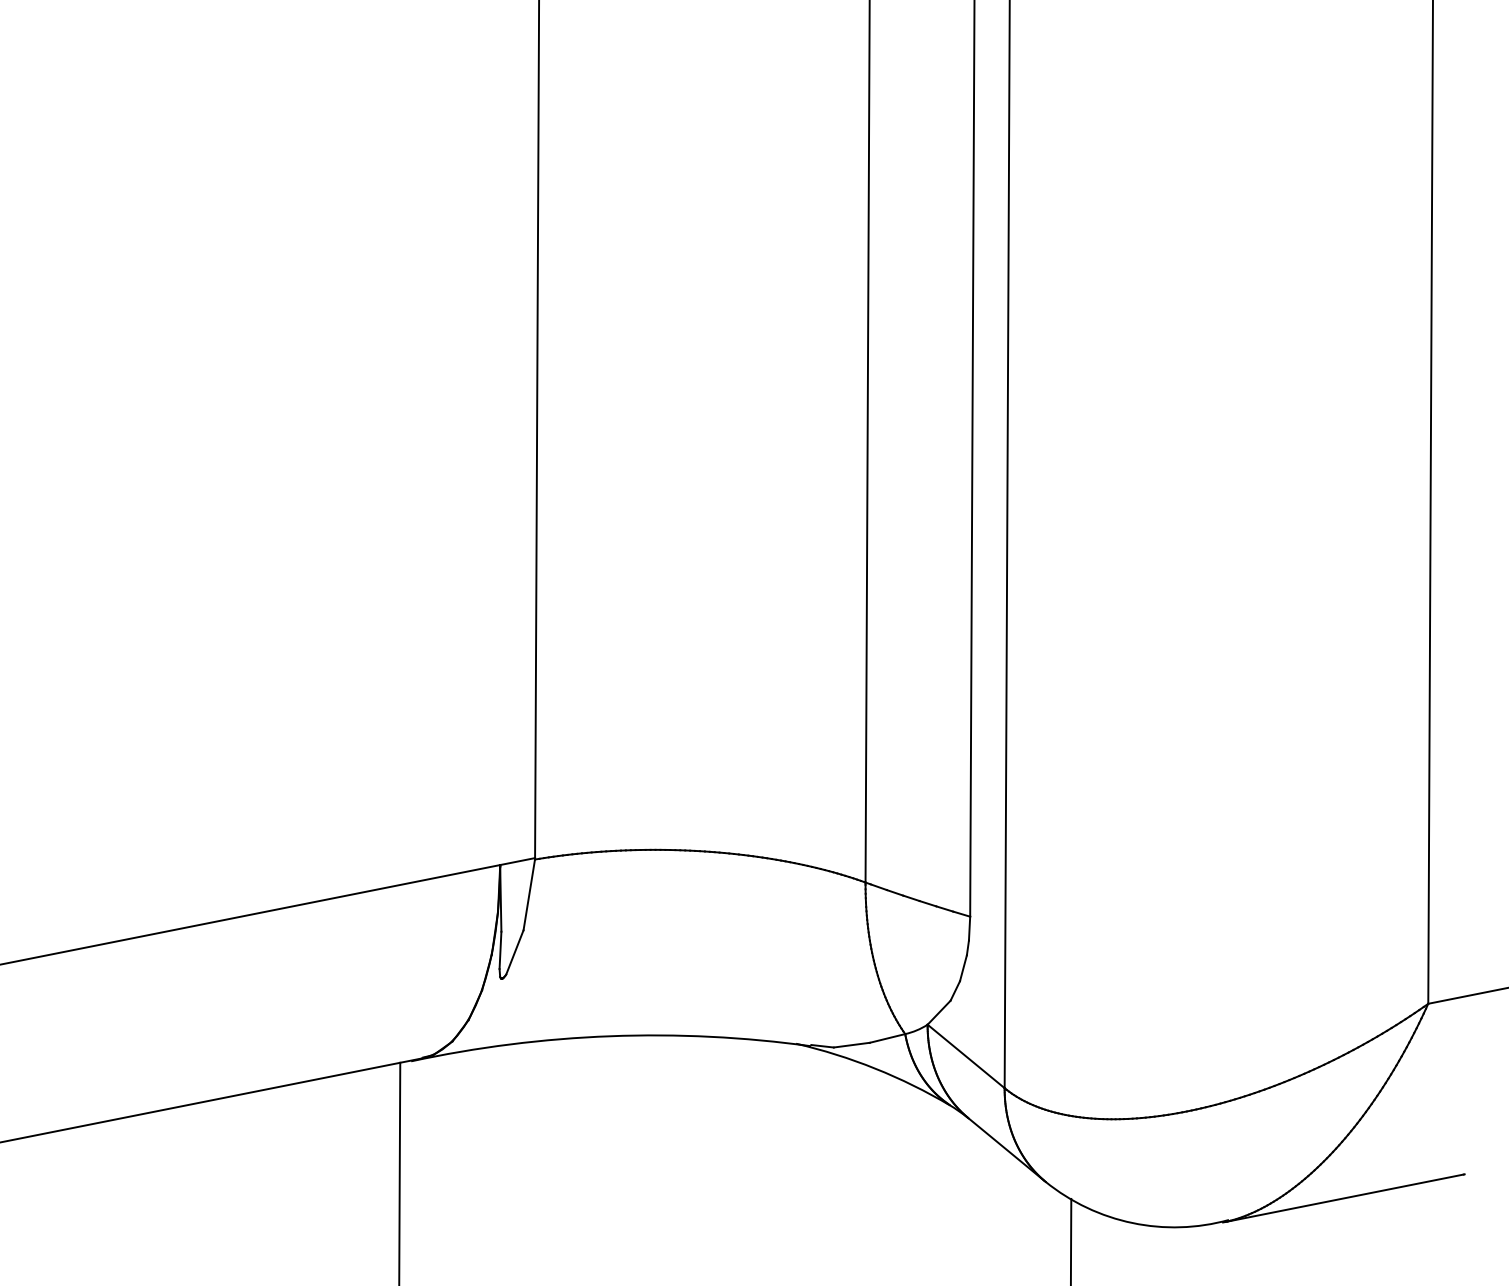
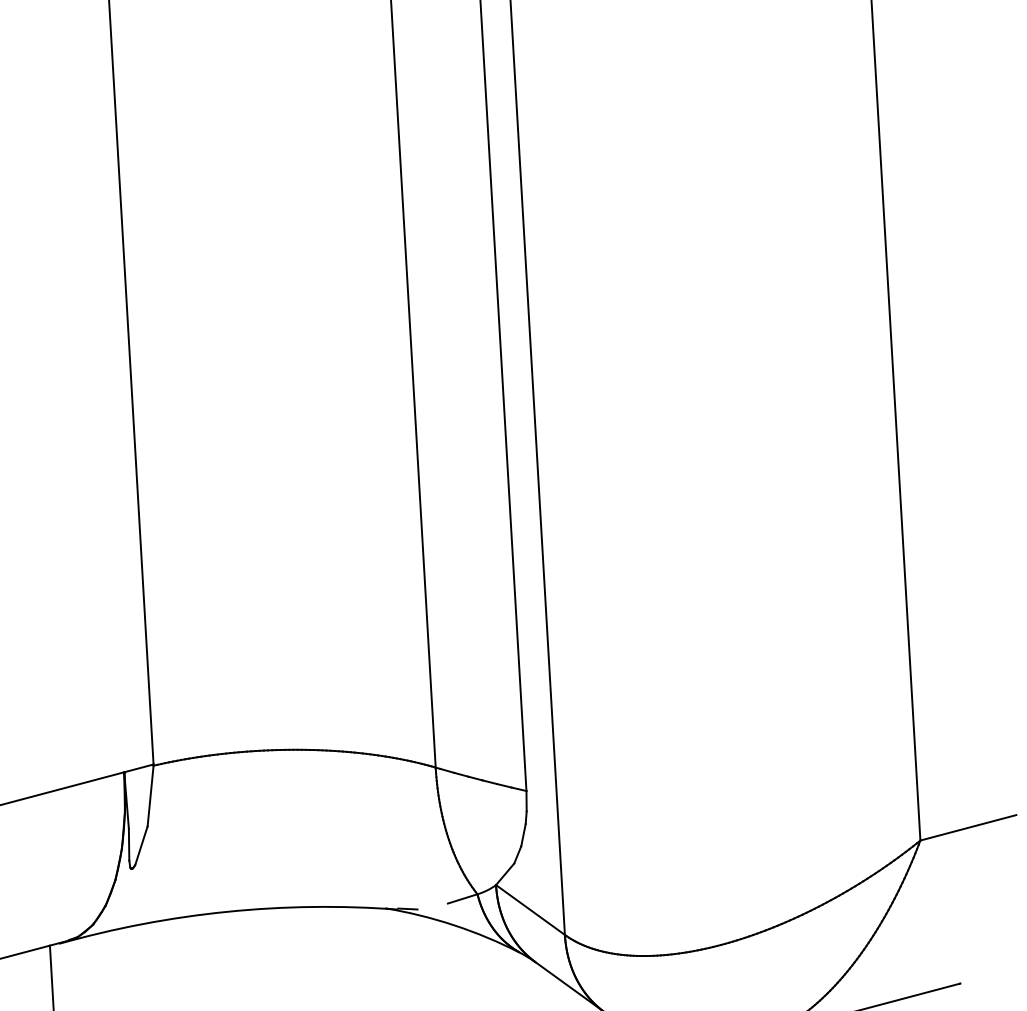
line: (851, 1044) -> (432, 905), removed

